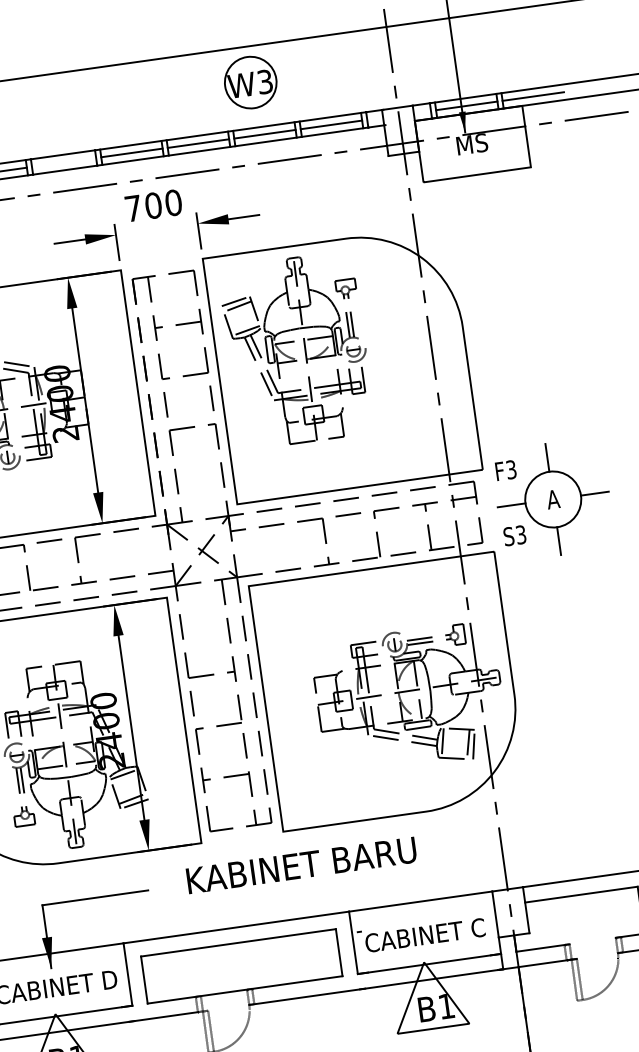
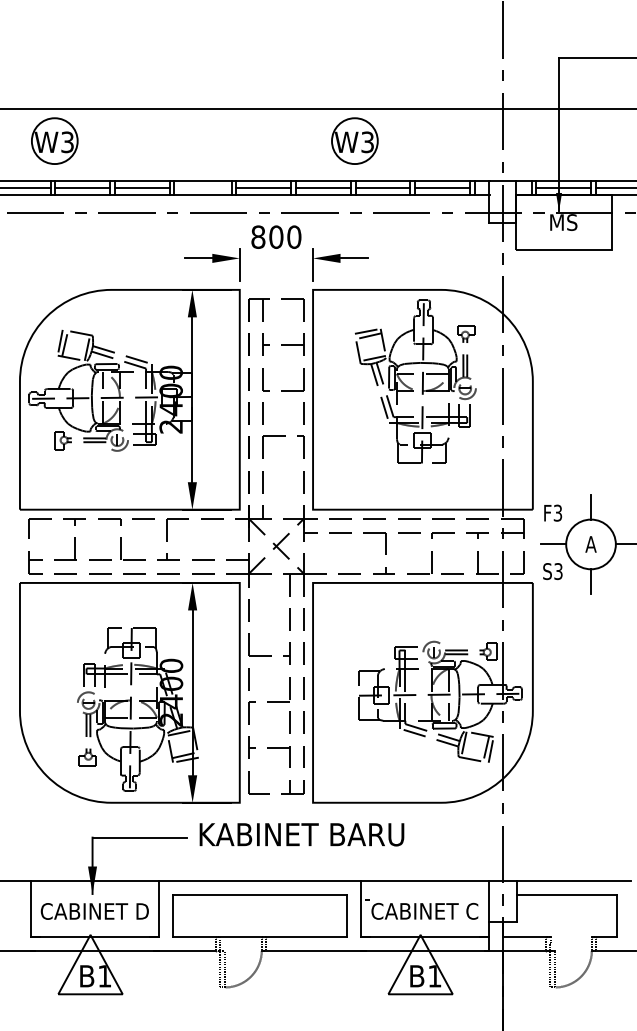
part: (250, 81) -> (354, 140), moved
text: (133, 207) -> (258, 236), 700 -> 800
part: (304, 348) -> (422, 381), moved
text: (301, 865) -> (301, 834), moved

